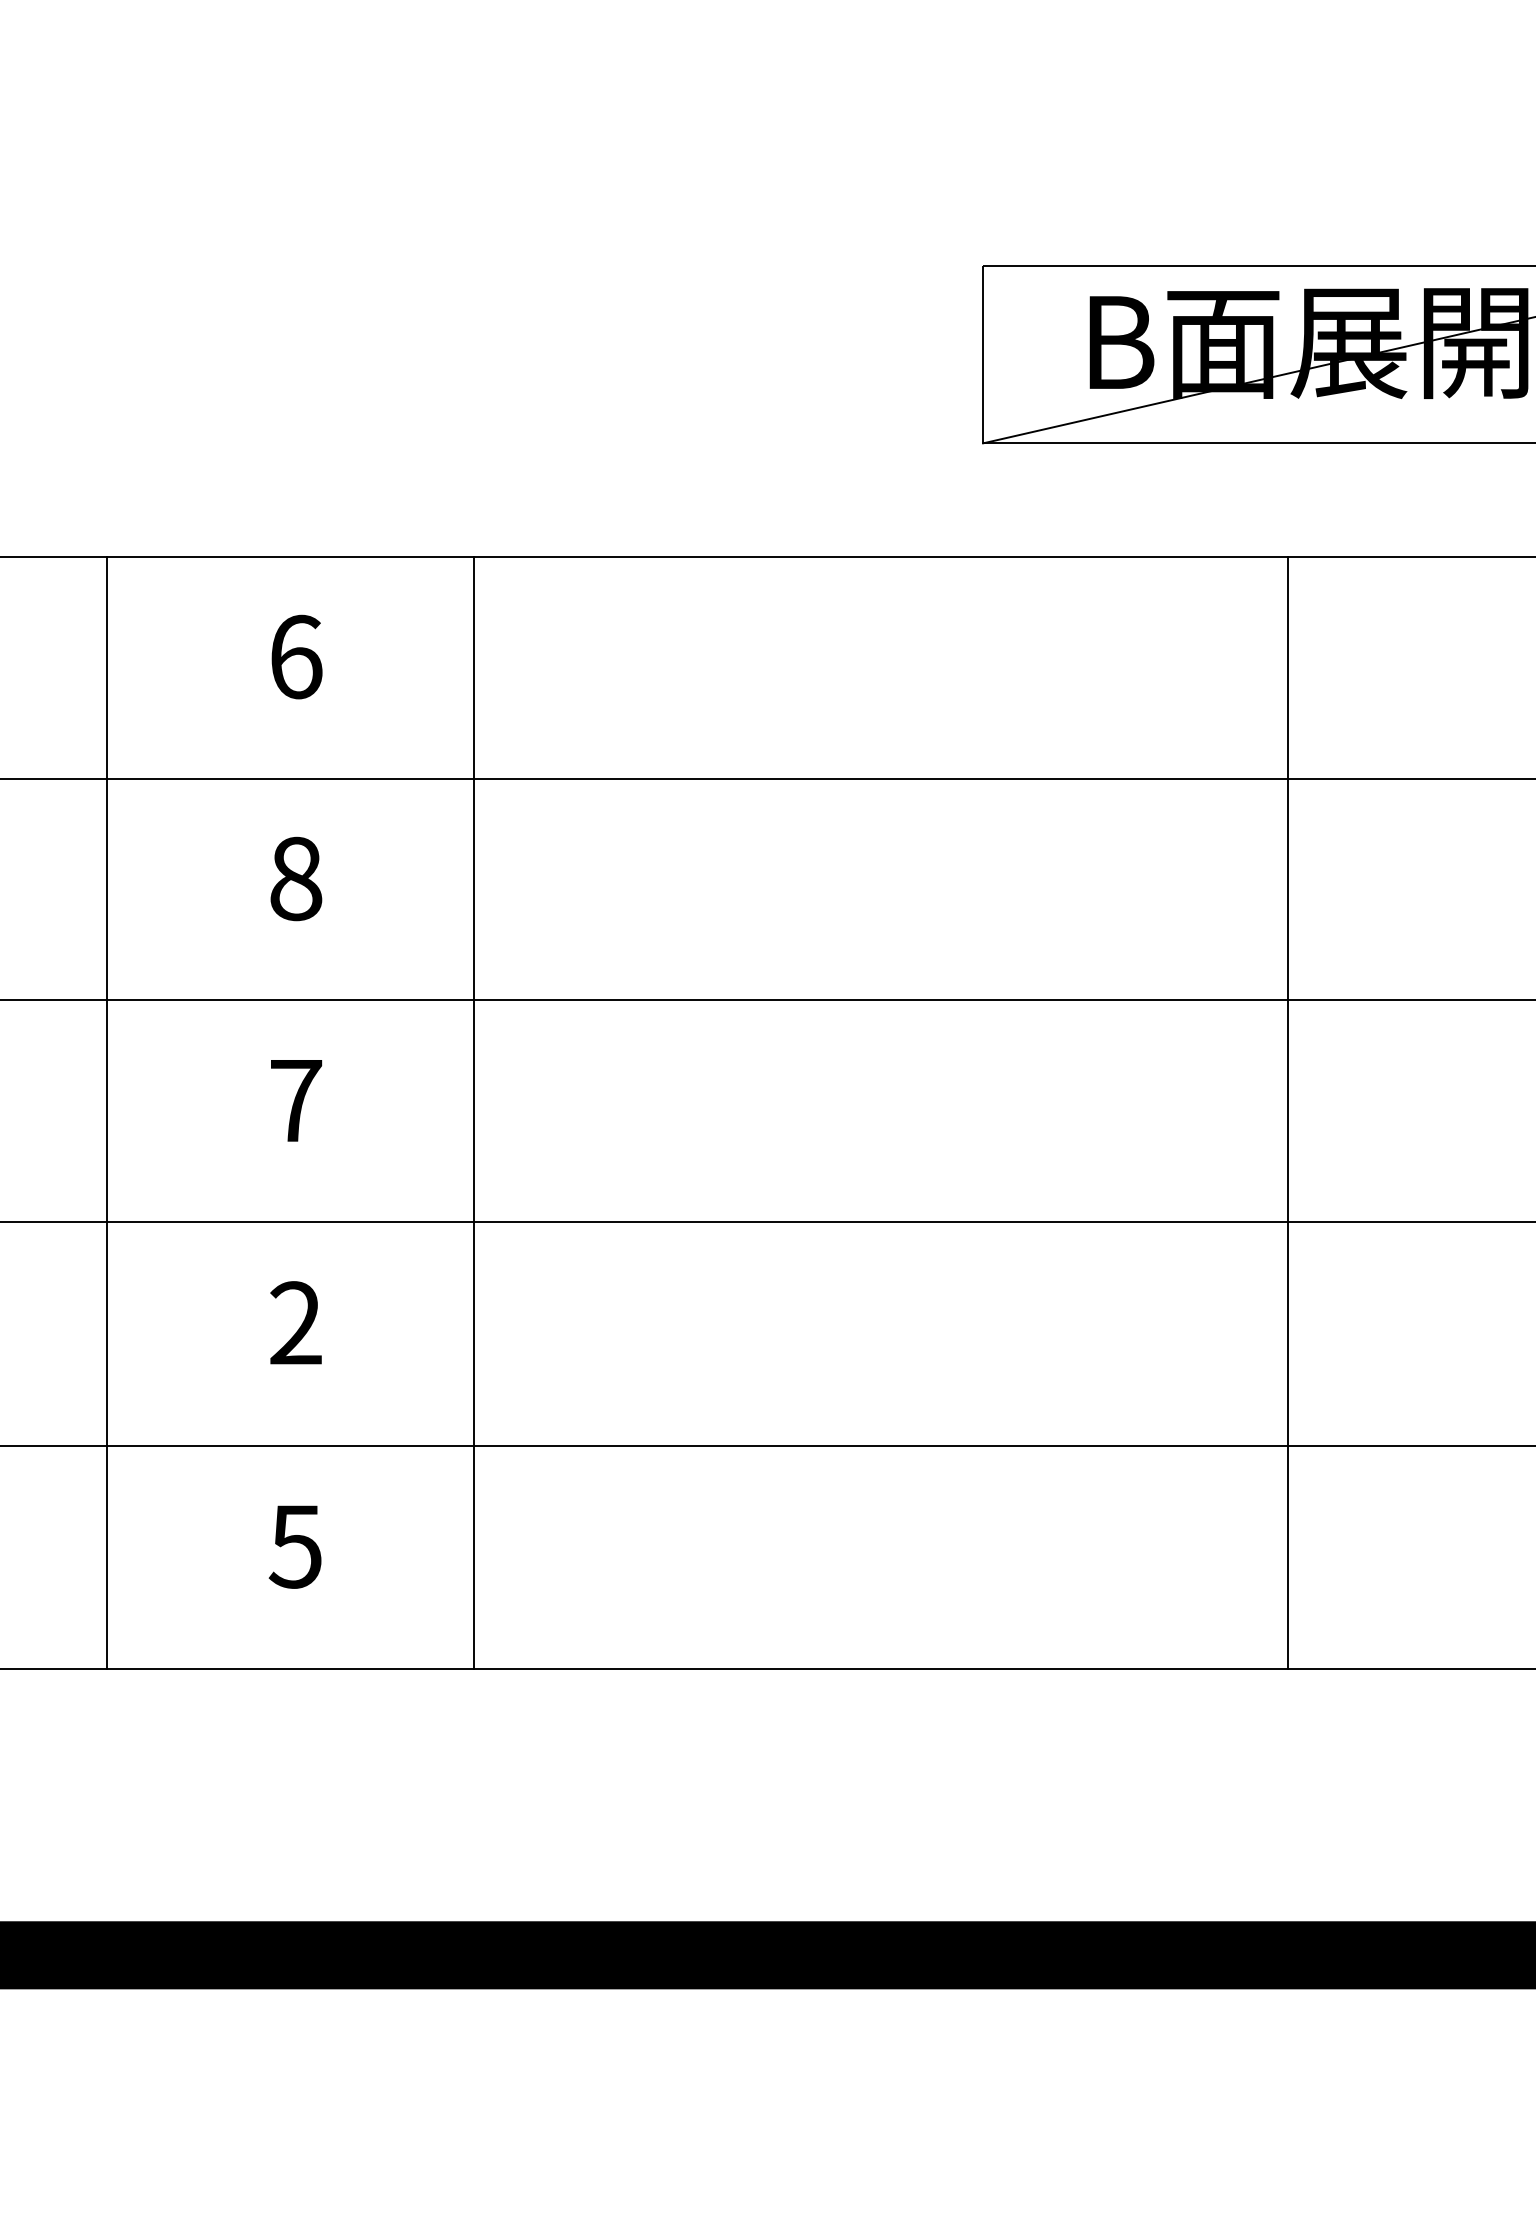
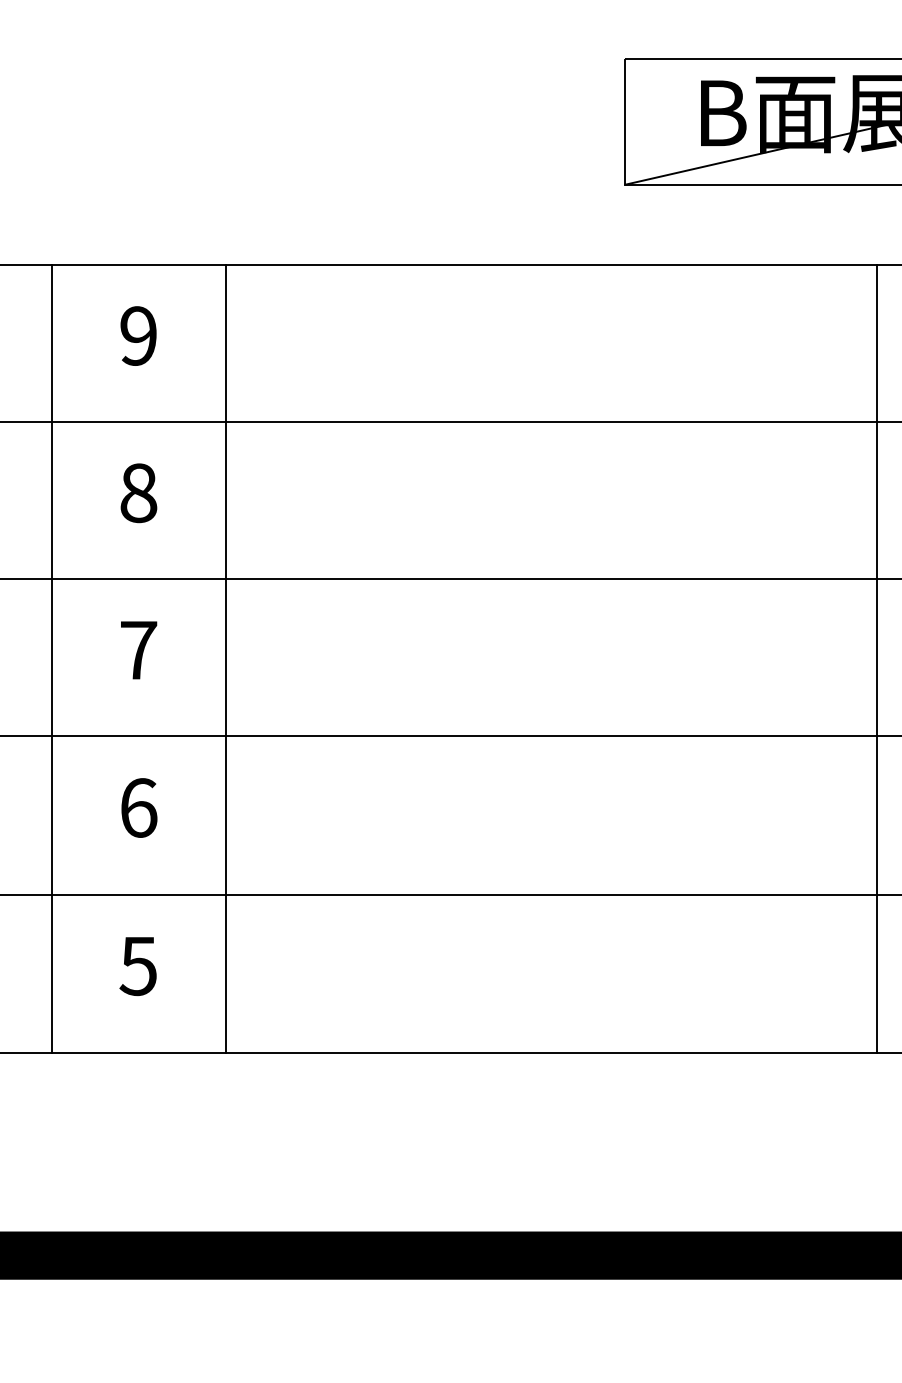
text: (296, 656) -> (139, 335), 6 -> 9
line: (107, 1112) -> (51, 658), moved
line: (473, 1112) -> (226, 658), moved
line: (1288, 1112) -> (877, 658), moved
text: (296, 1323) -> (139, 808), 2 -> 6

